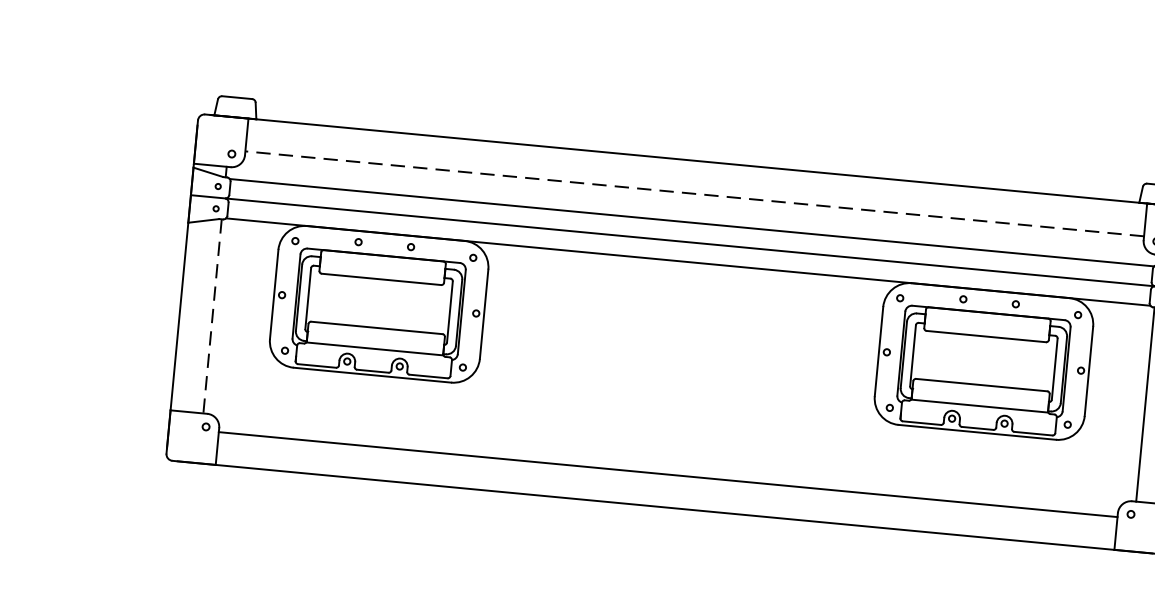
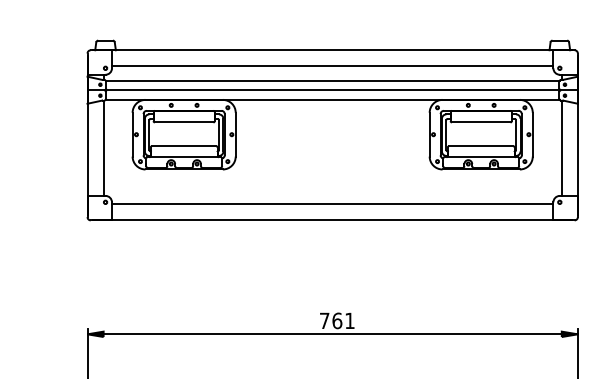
line: (694, 194) -> (332, 66), dashed -> solid
line: (212, 316) -> (103, 148), dashed -> solid

